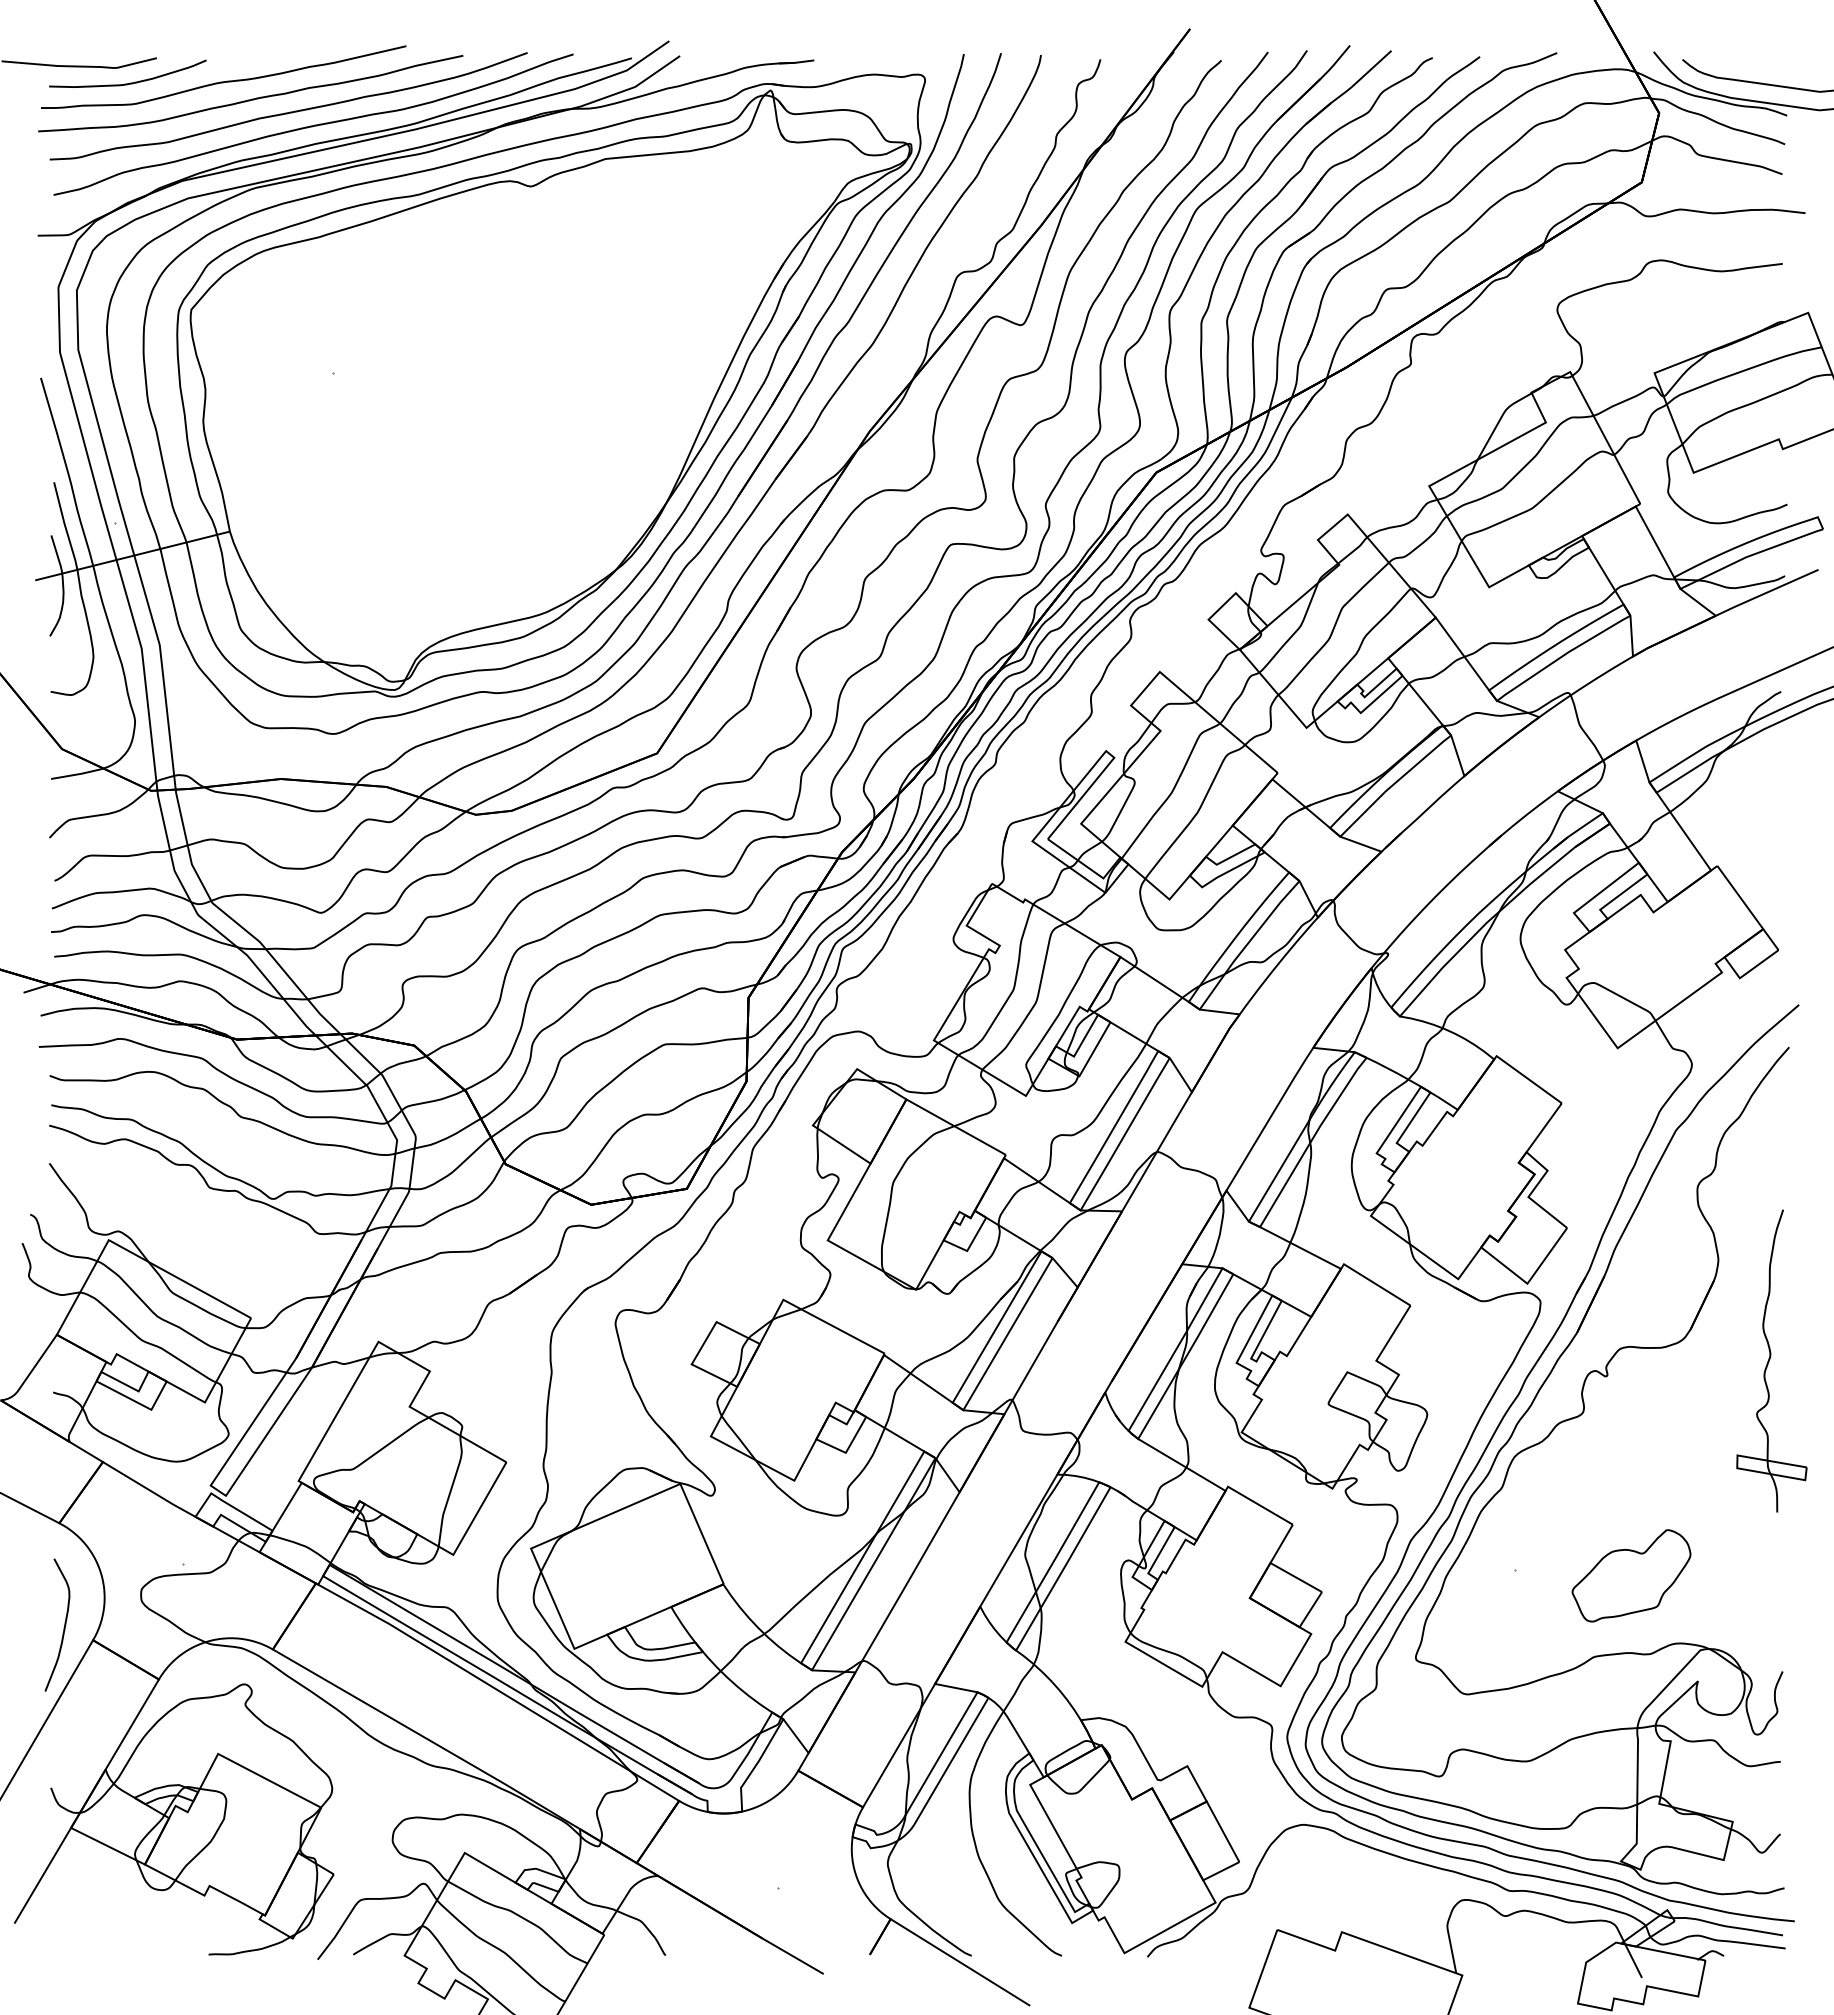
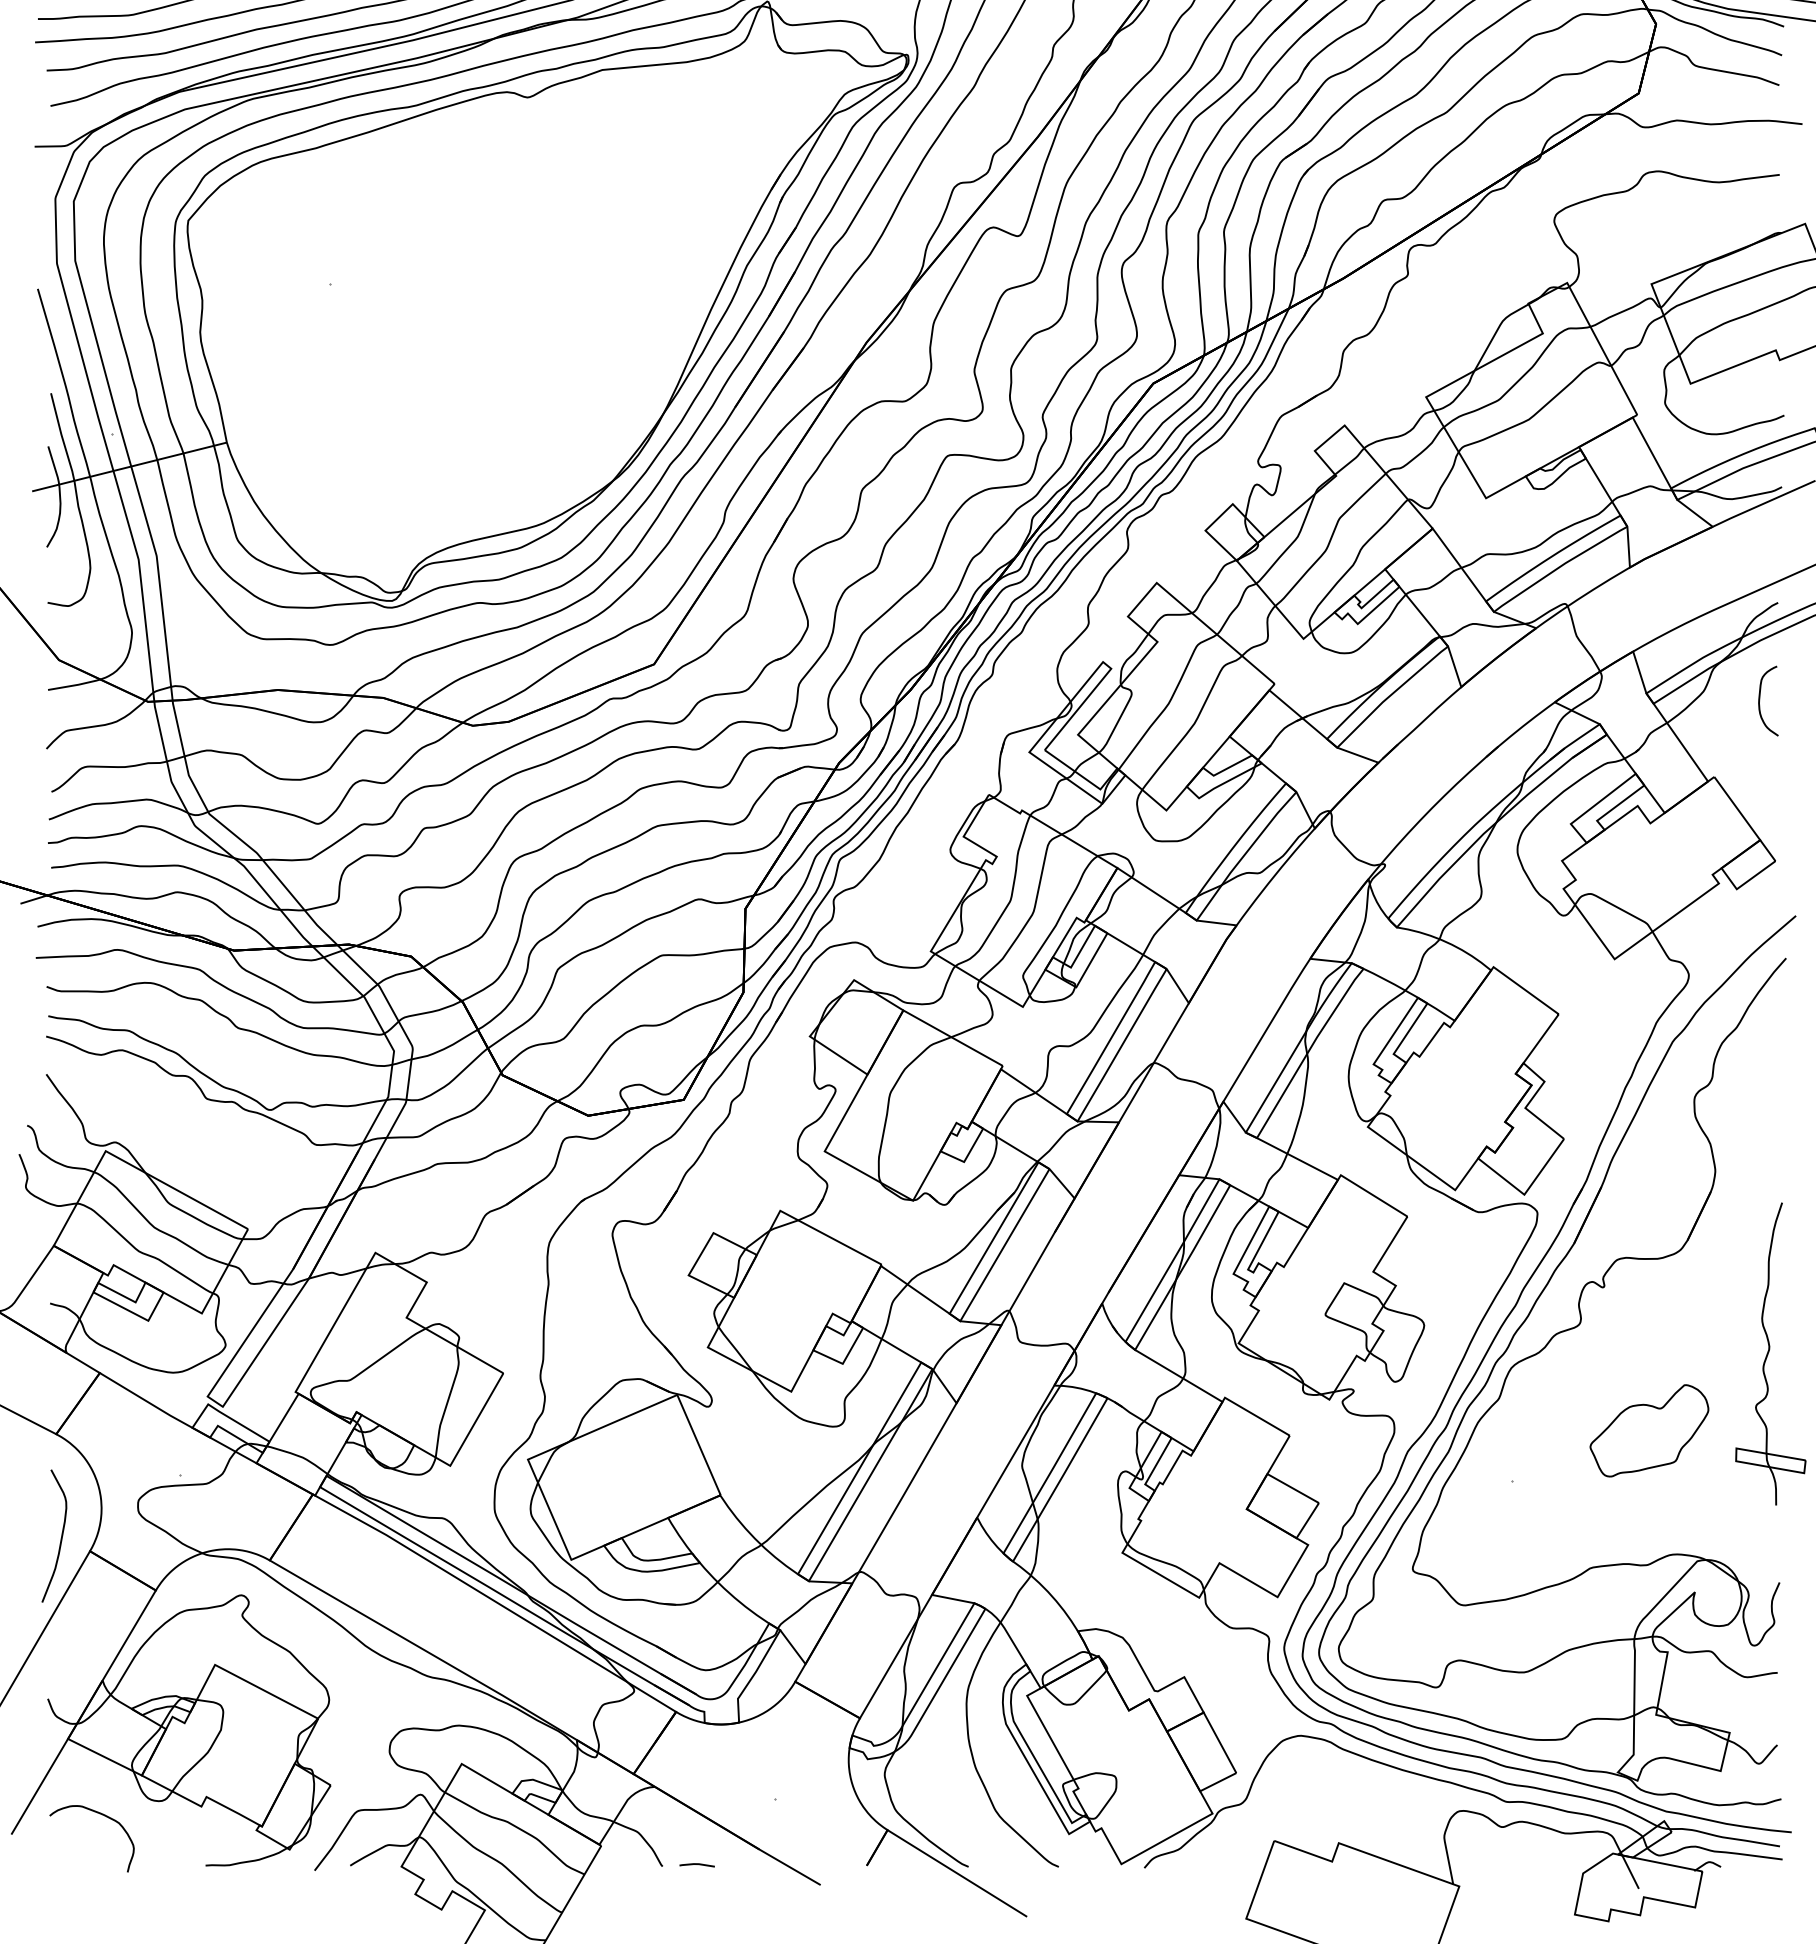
curve: (1763, 789) -> (1760, 700), added
part: (1771, 1360) -> (1770, 1353), moved
part: (1631, 1575) -> (1649, 1430), moved
curve: (102, 1903) -> (99, 1814), added
line: (699, 1953) -> (696, 1864), added

